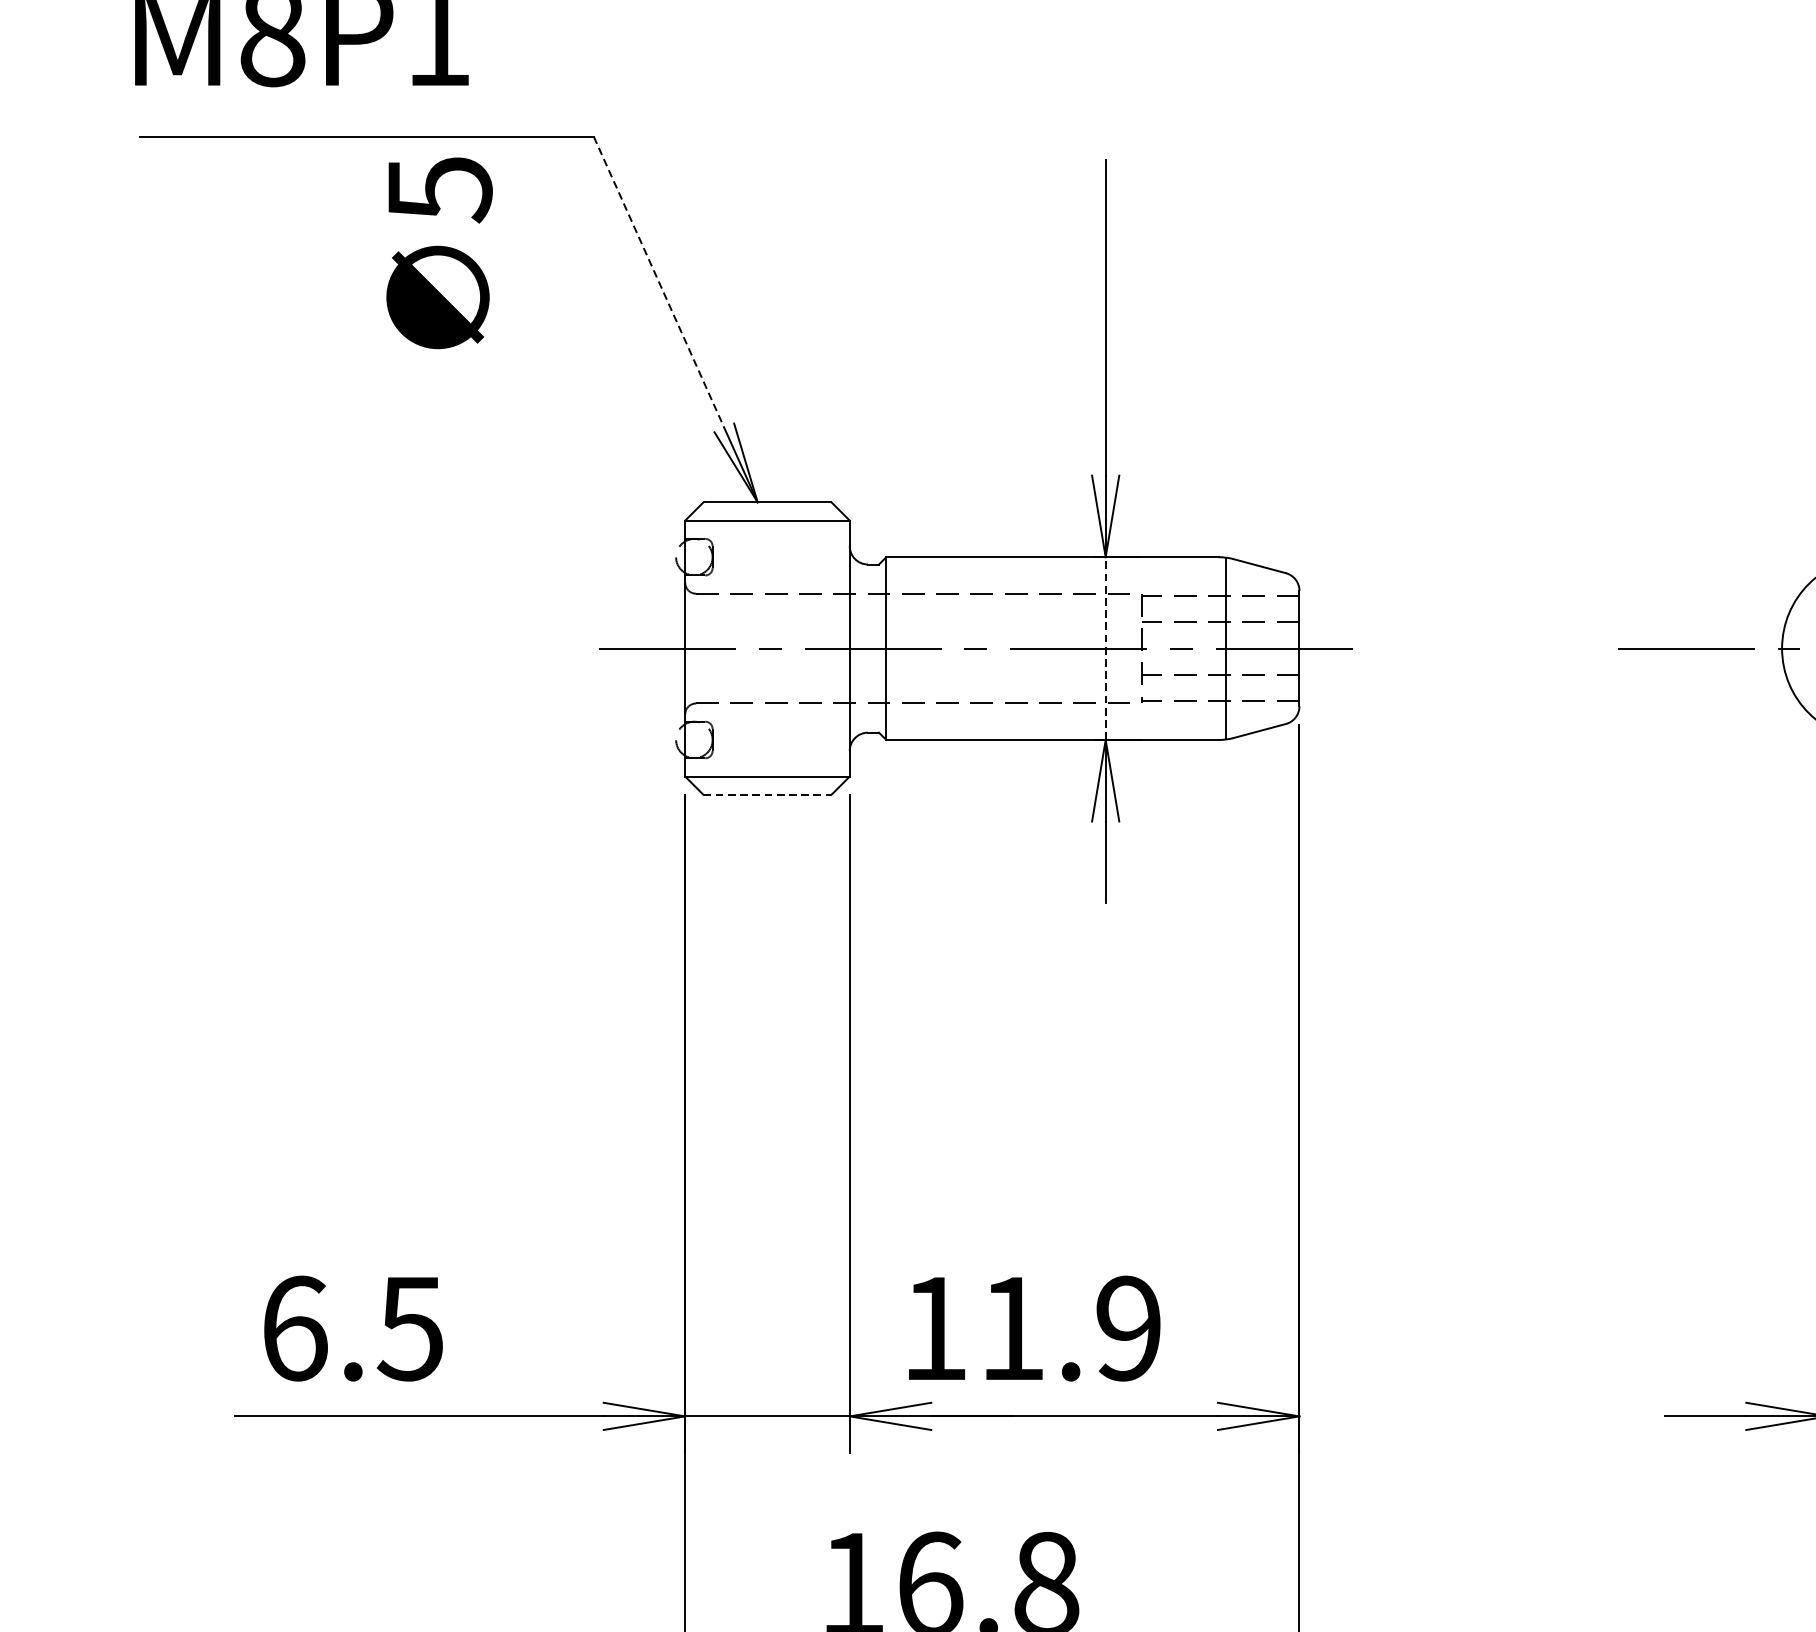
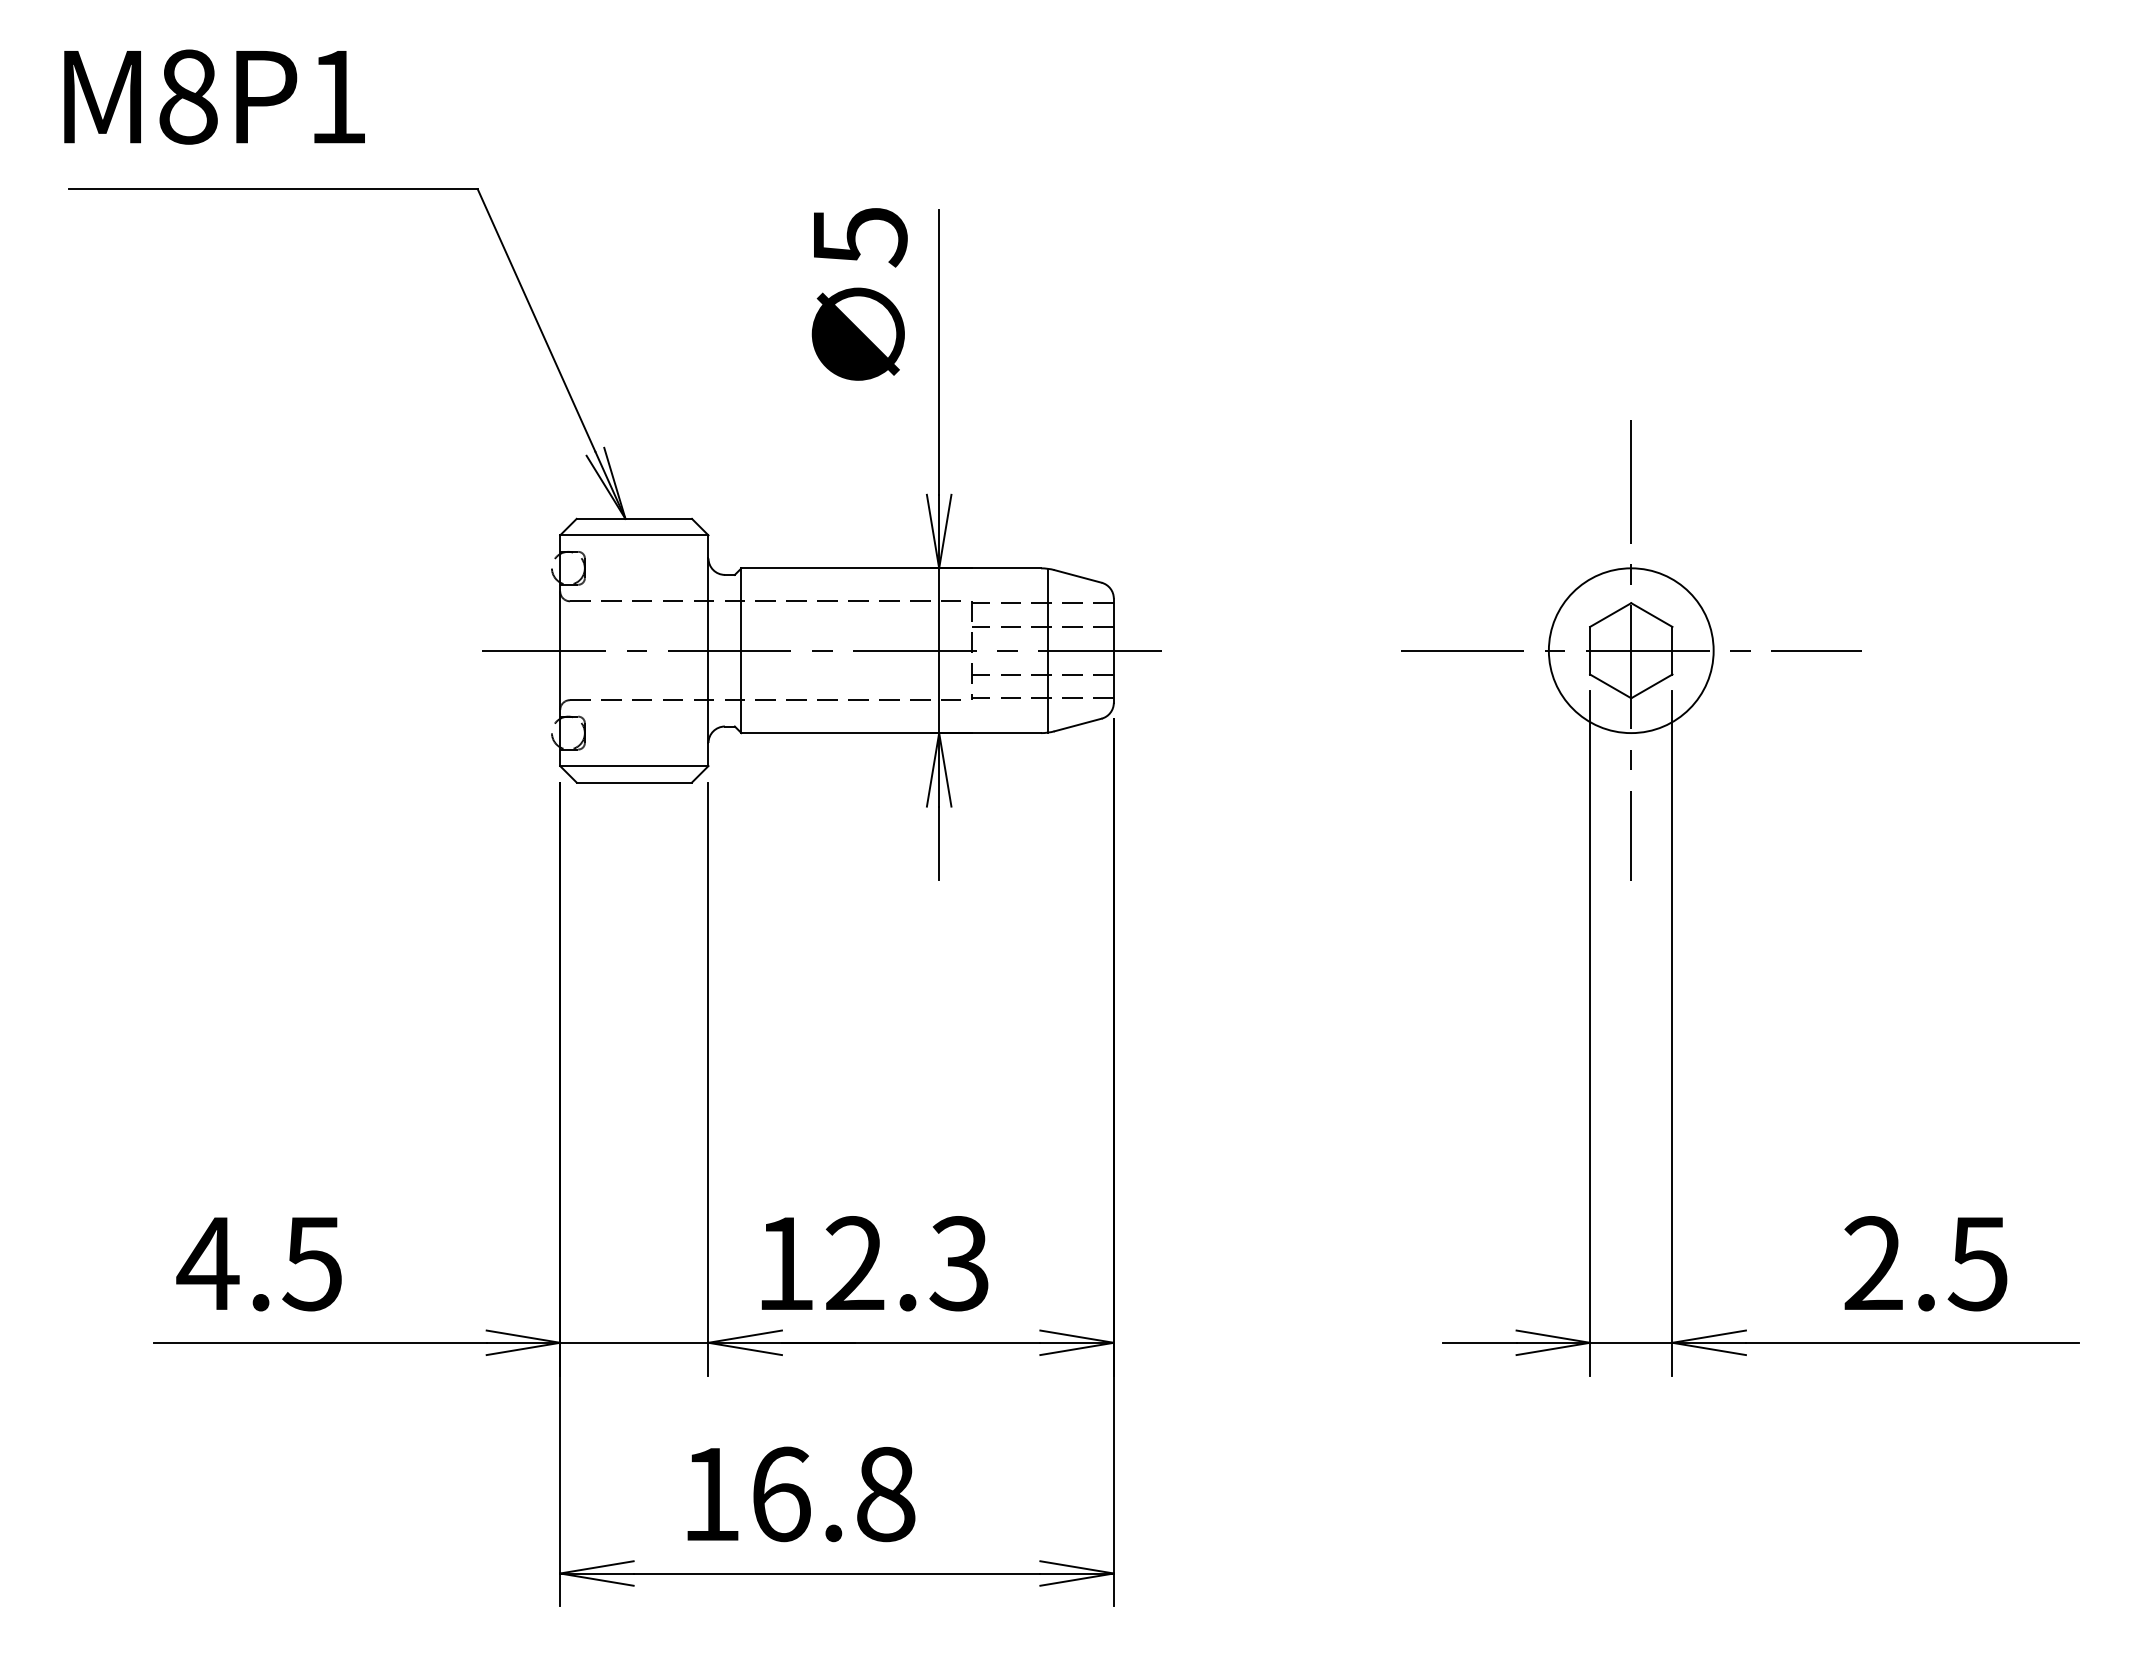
text: (439, 253) -> (859, 294), moved
line: (658, 282) -> (536, 320), dashed -> solid
line: (1106, 648) -> (939, 650), dashed -> solid
line: (767, 794) -> (634, 782), dashed -> solid
text: (293, 1328) -> (207, 1263), 6.5 -> 4.5
text: (1069, 1328) -> (906, 1263), 11.9 -> 12.3

